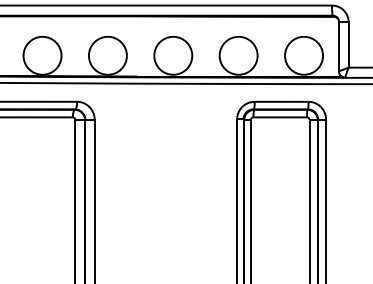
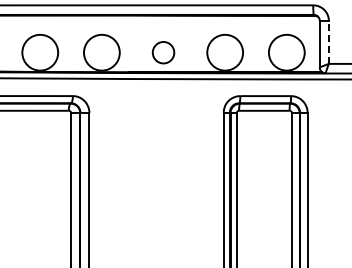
line: (348, 44) -> (328, 42), solid -> dashed
circle: (173, 55) -> (163, 52), size x0.6

